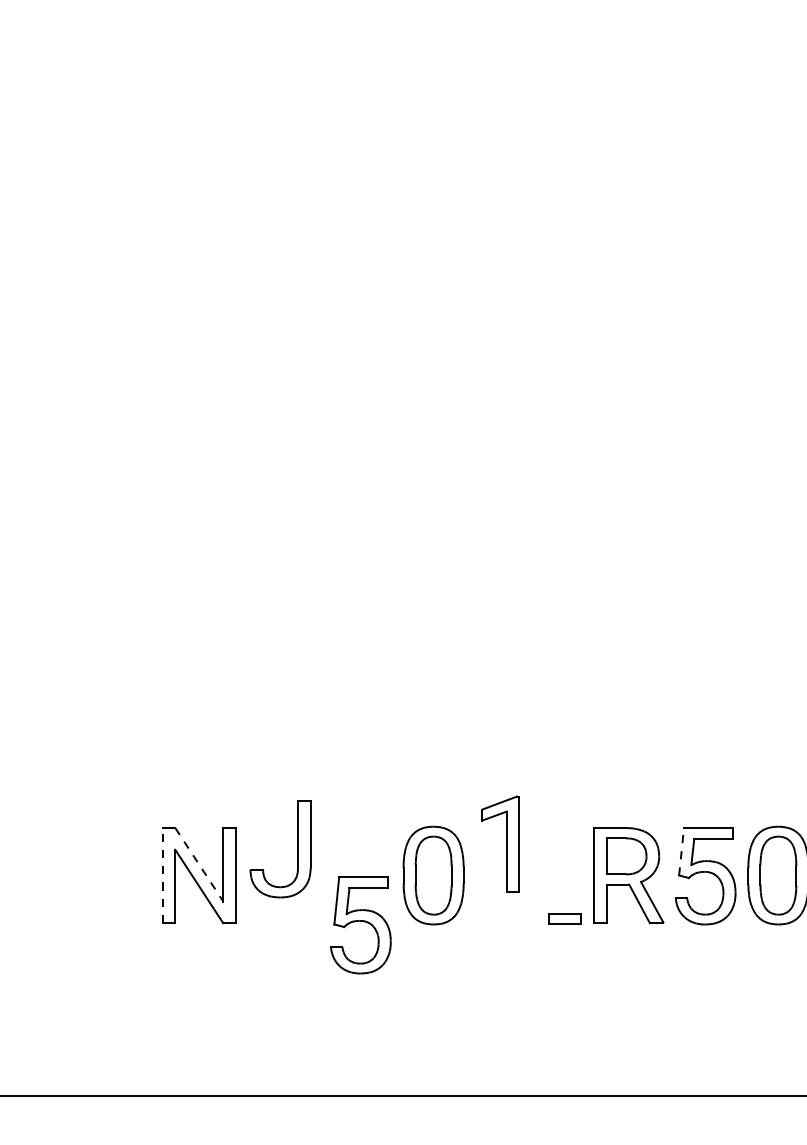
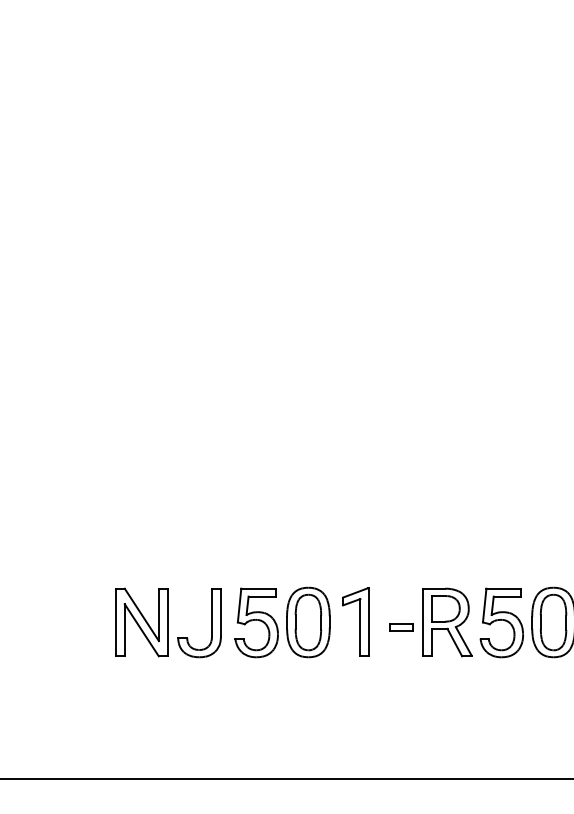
part: (500, 843) -> (355, 621), moved
part: (297, 849) -> (211, 623), moved
line: (681, 851) -> (484, 605), dashed -> solid
line: (199, 864) -> (141, 614), dashed -> solid
line: (162, 875) -> (115, 622), dashed -> solid
part: (564, 918) -> (401, 627), moved
part: (360, 925) -> (256, 623), moved

